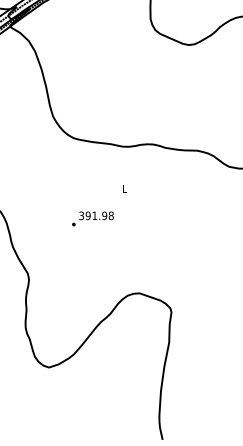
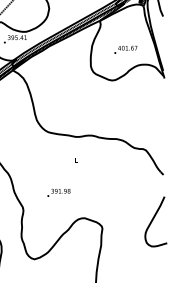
text: (92, 218) -> (58, 192), moved

